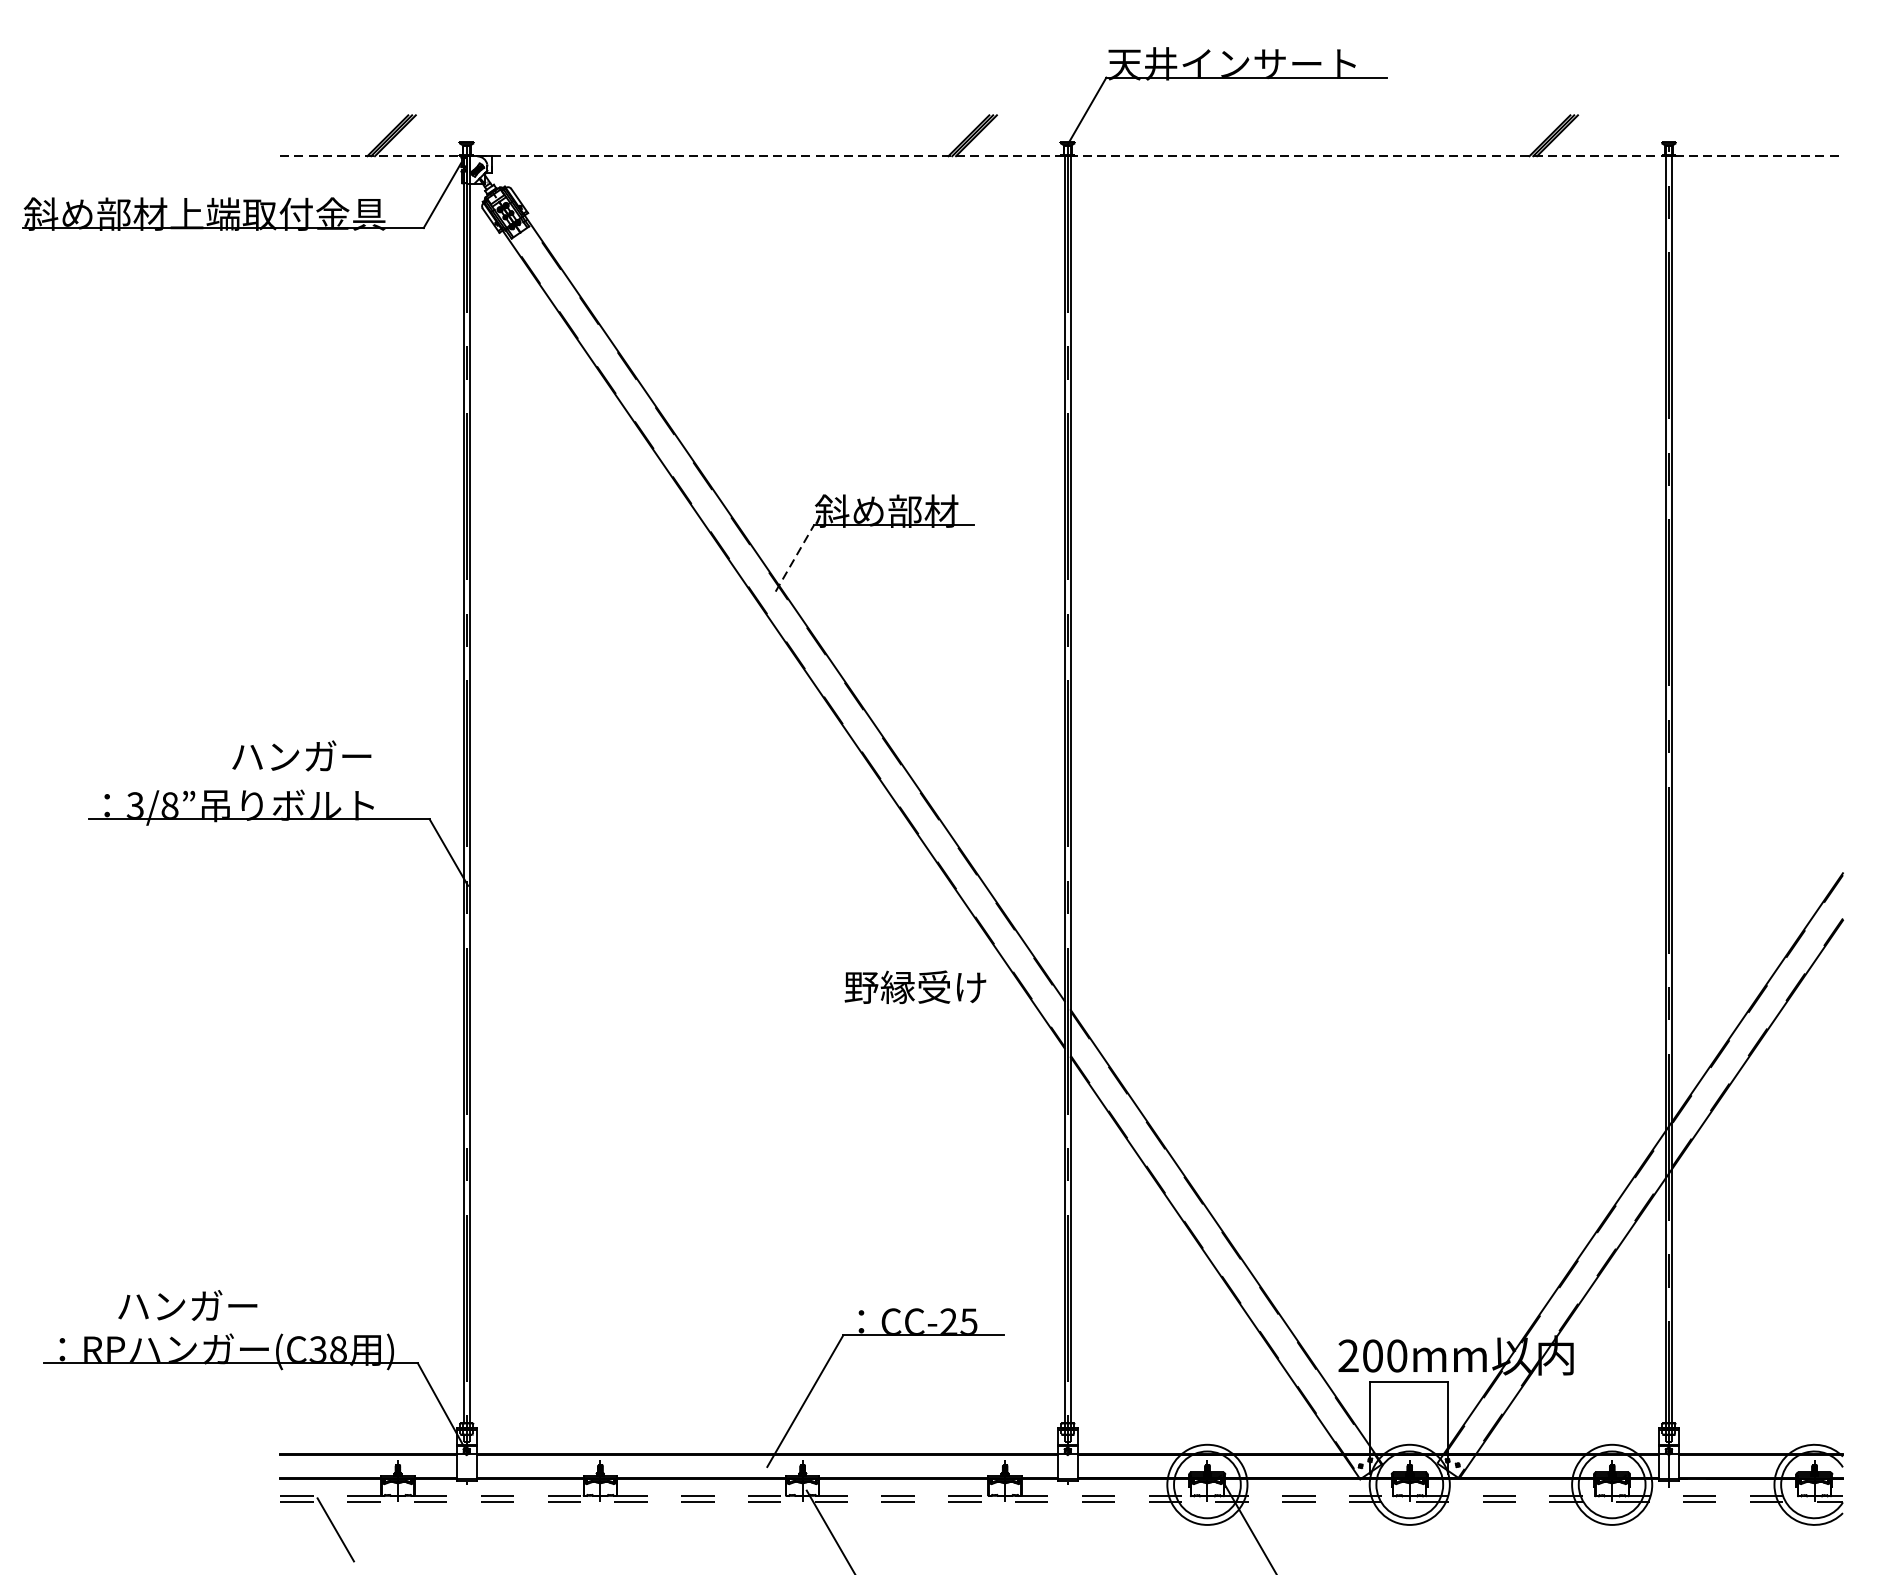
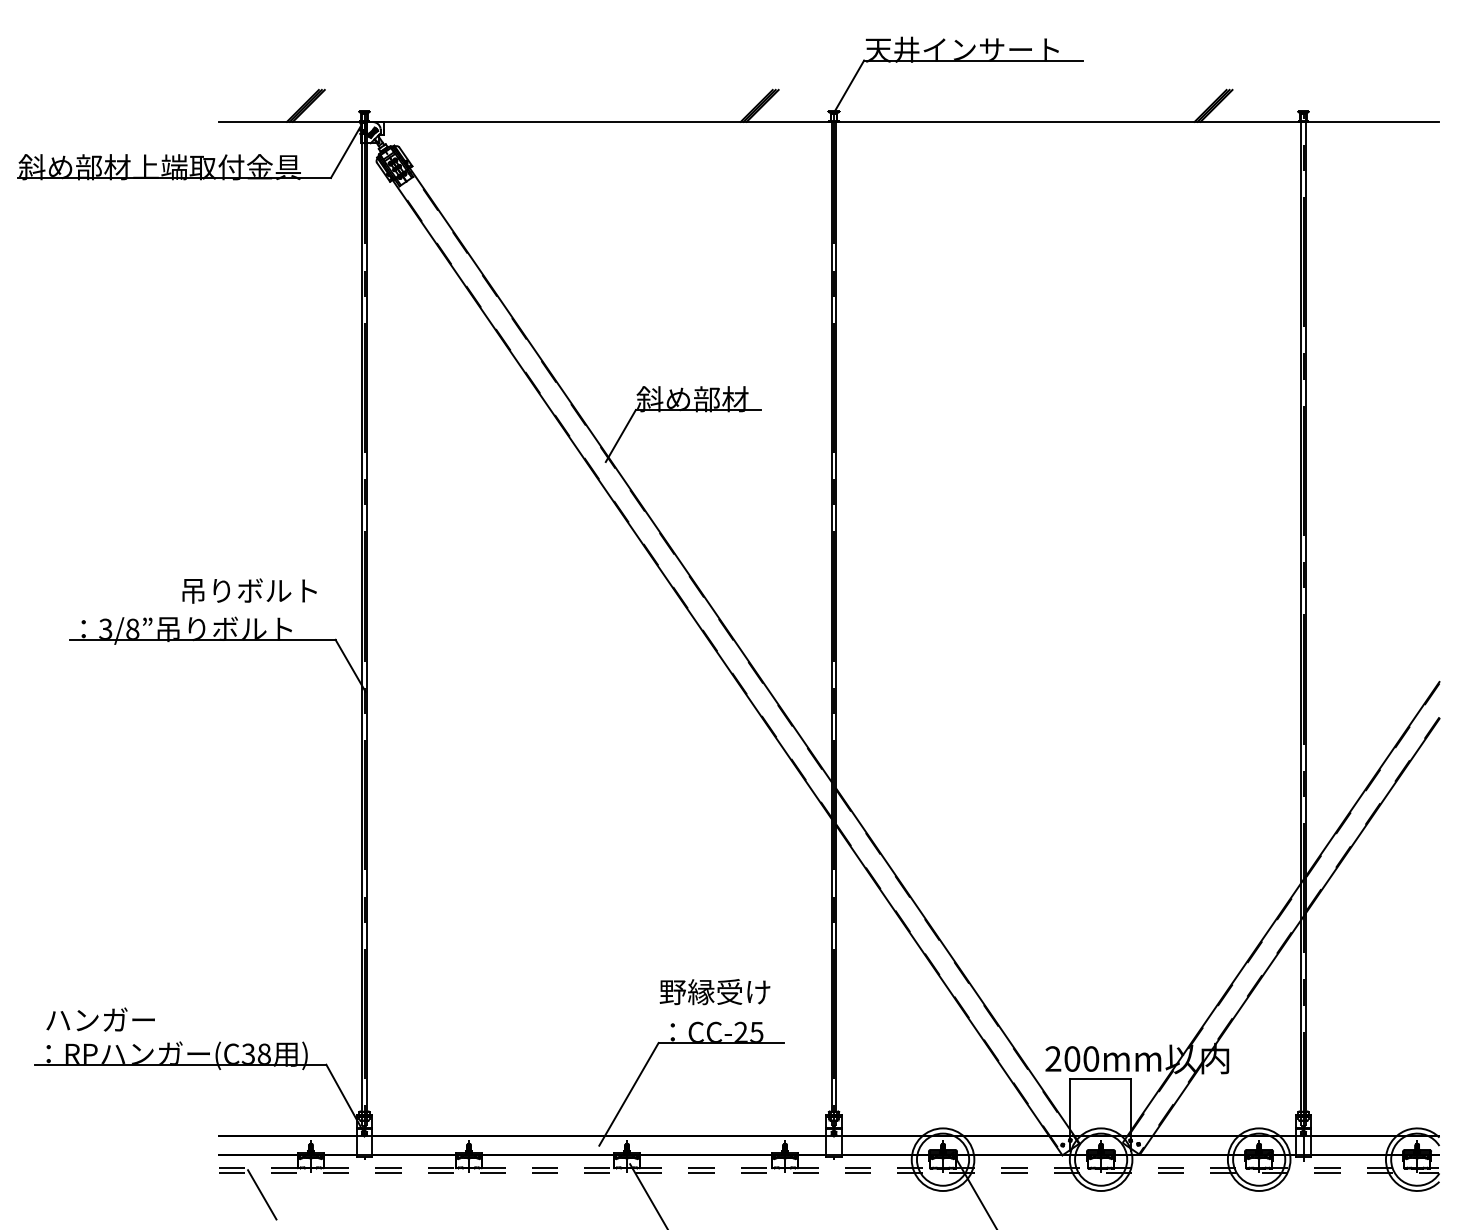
line: (1062, 155) -> (829, 121), dashed -> solid
line: (795, 557) -> (621, 435), dashed -> solid
text: (318, 756) -> (248, 590), ハンガー -> 吊りボルト
text: (914, 987) -> (714, 992), moved
text: (187, 1305) -> (100, 1019), moved

